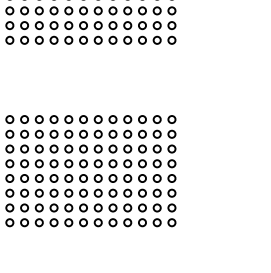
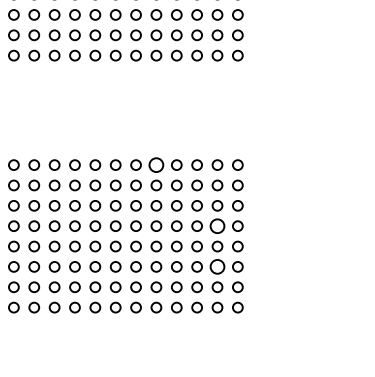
circle: (113, 119) -> (156, 164), size x1.4
circle: (157, 163) -> (217, 225), size x1.4
circle: (157, 192) -> (217, 266), size x1.4

